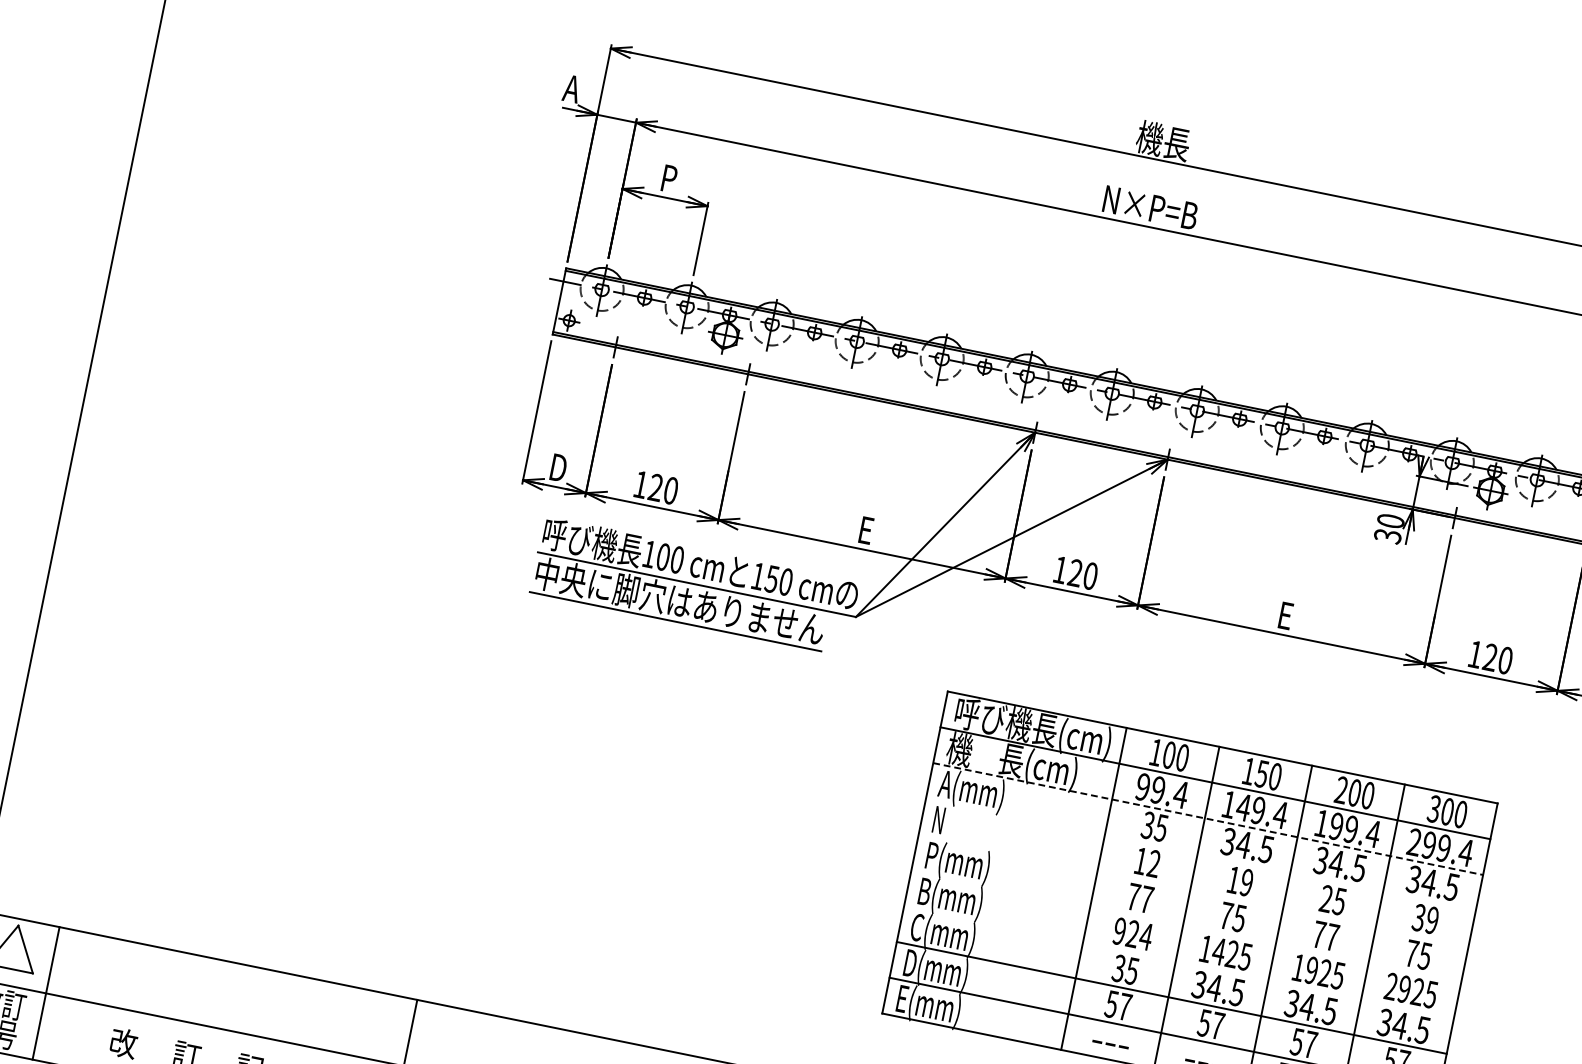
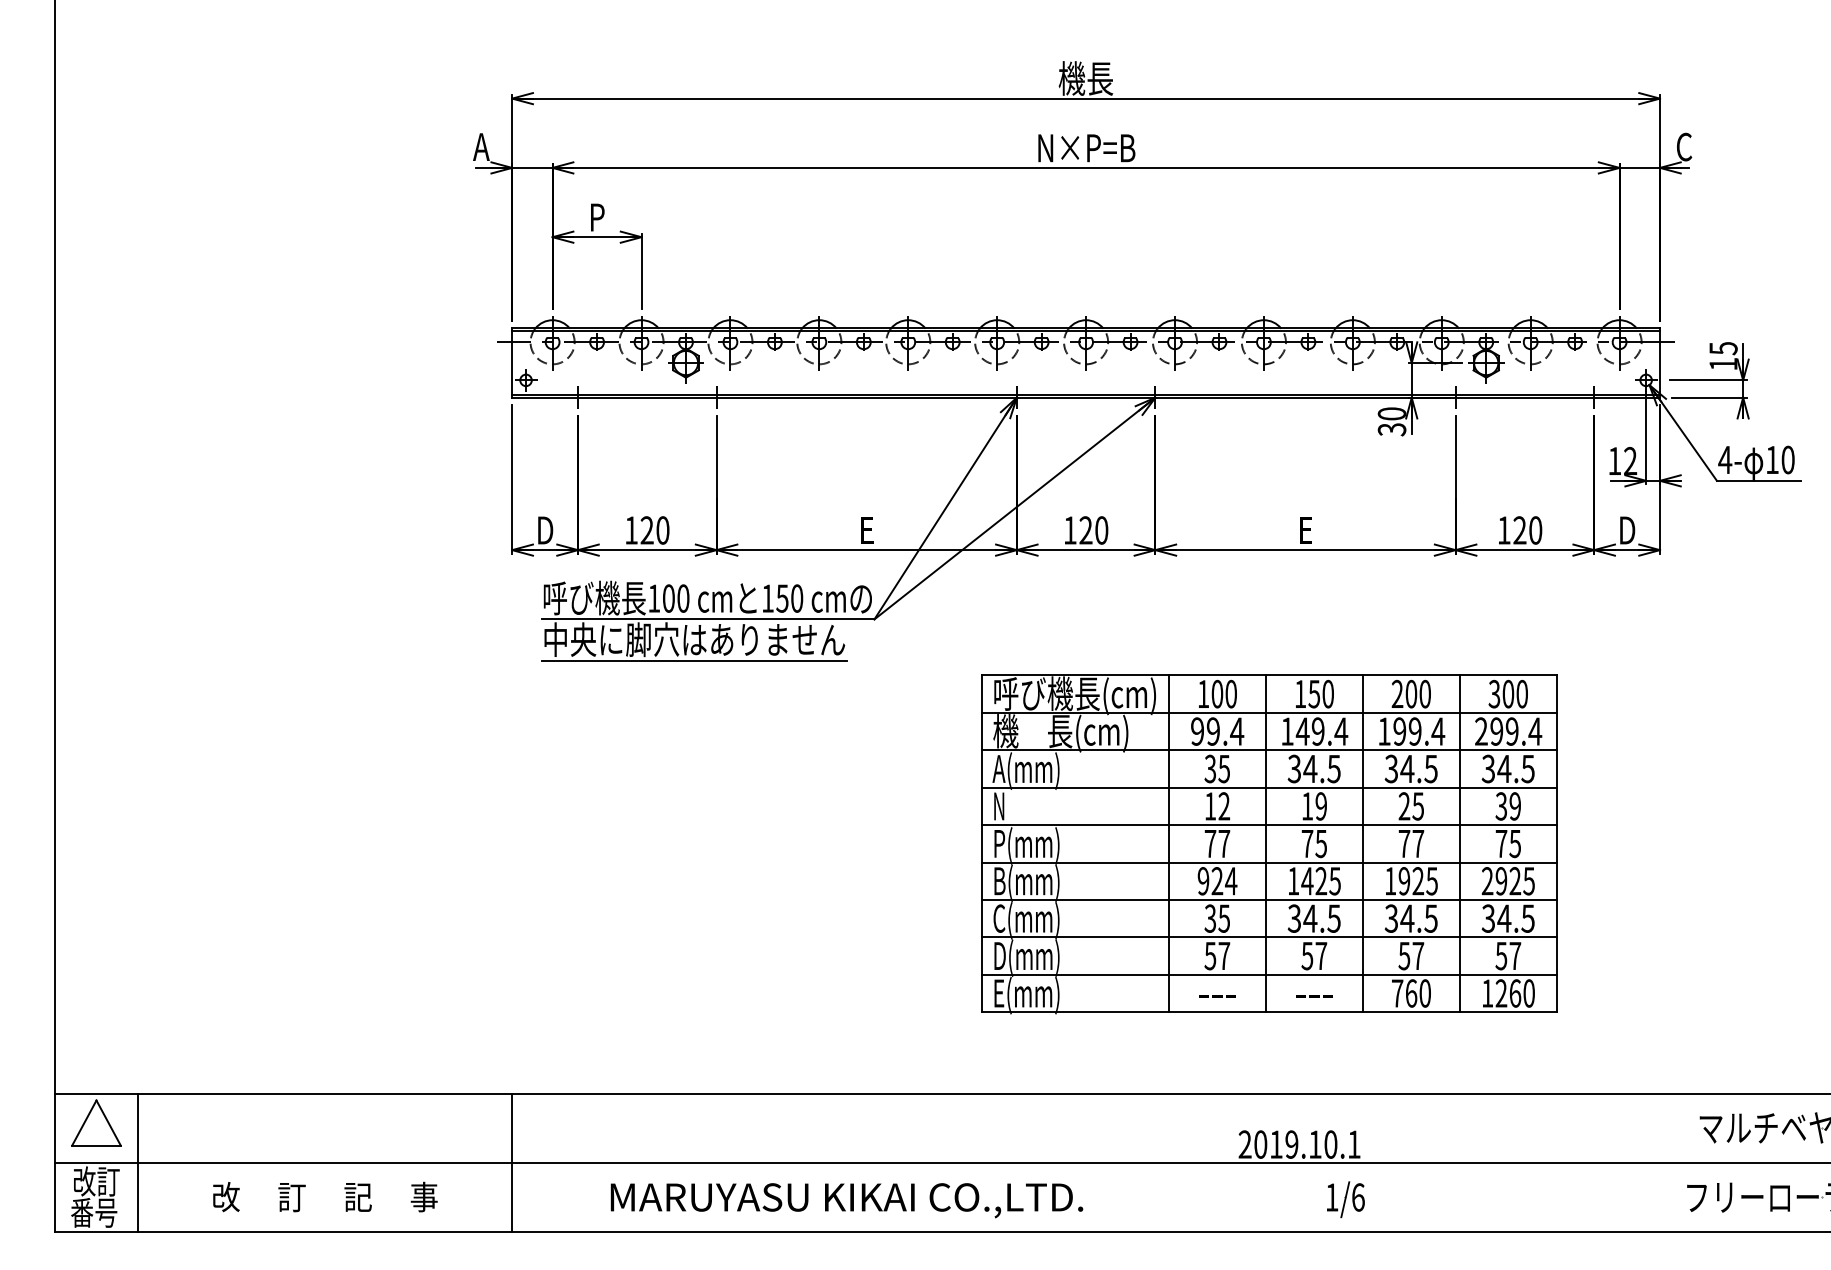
line: (1208, 819) -> (1269, 750), dashed -> solid
line: (1200, 854) -> (1268, 787), added
line: (1192, 890) -> (1268, 825), added
line: (1185, 926) -> (1268, 862), added
line: (1178, 961) -> (1268, 899), added

